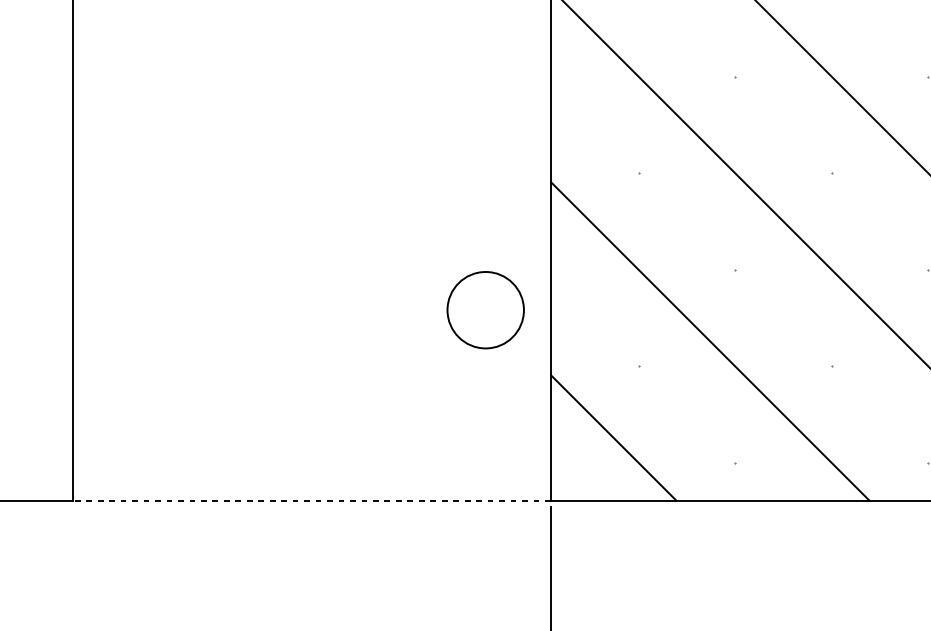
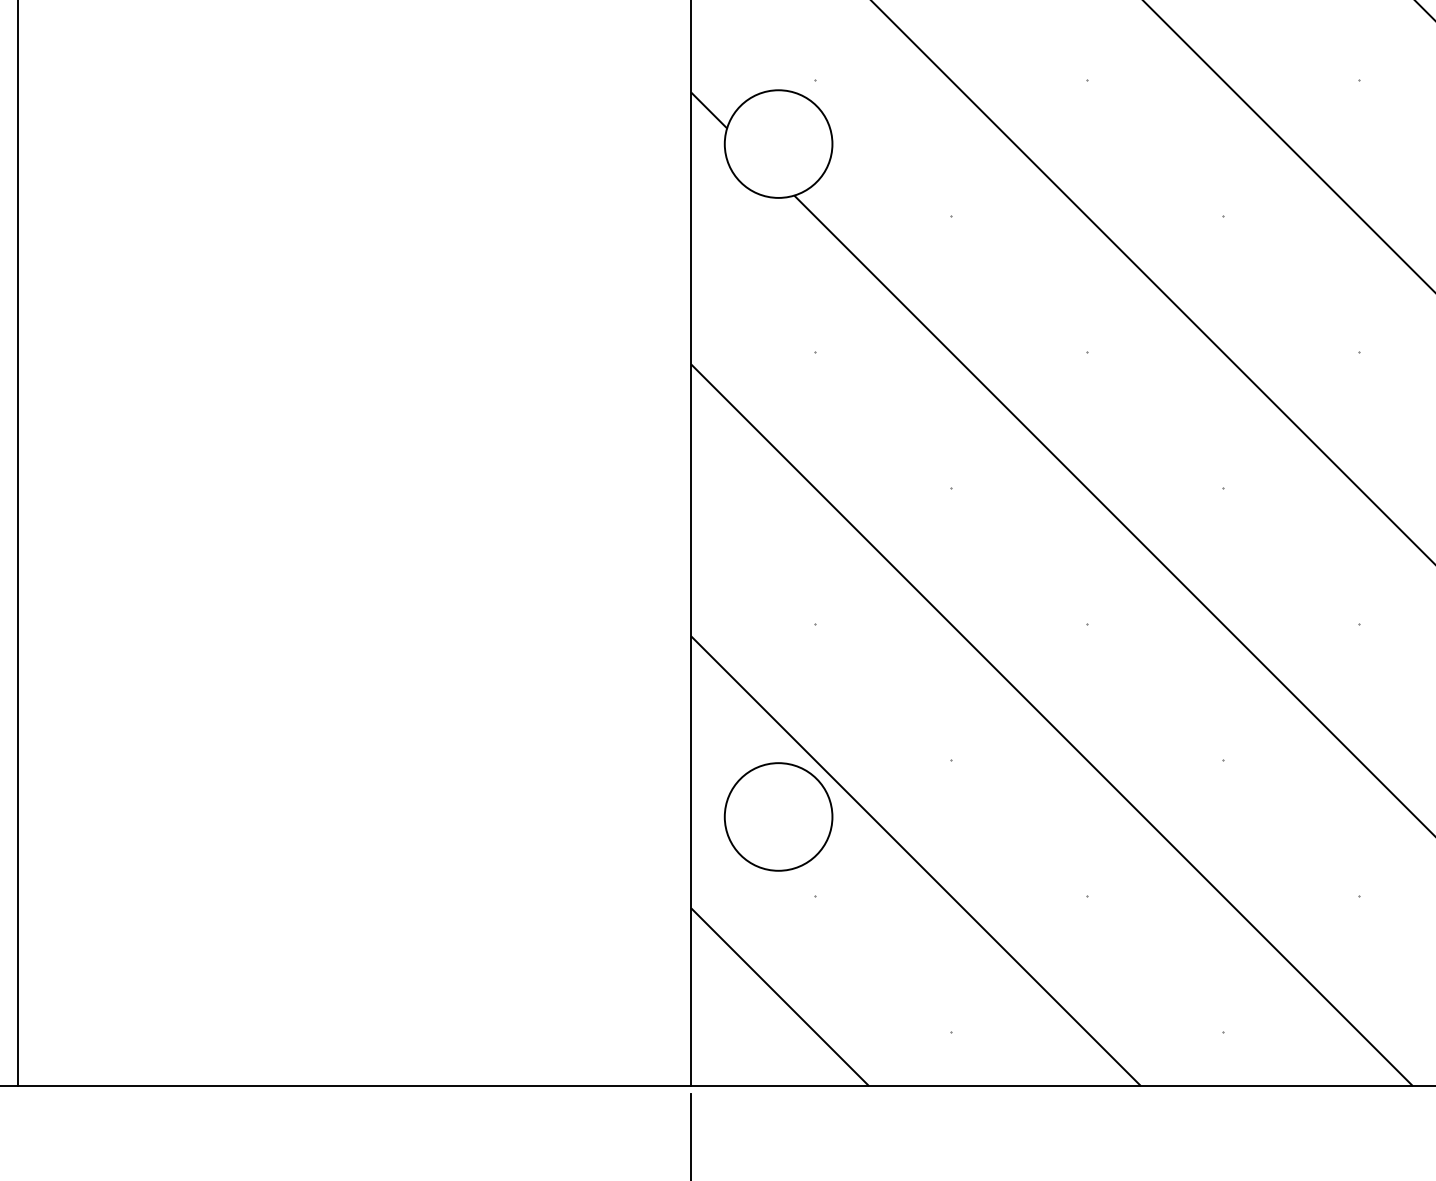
circle: (485, 309) -> (778, 816), moved
line: (311, 501) -> (354, 1086), dashed -> solid

